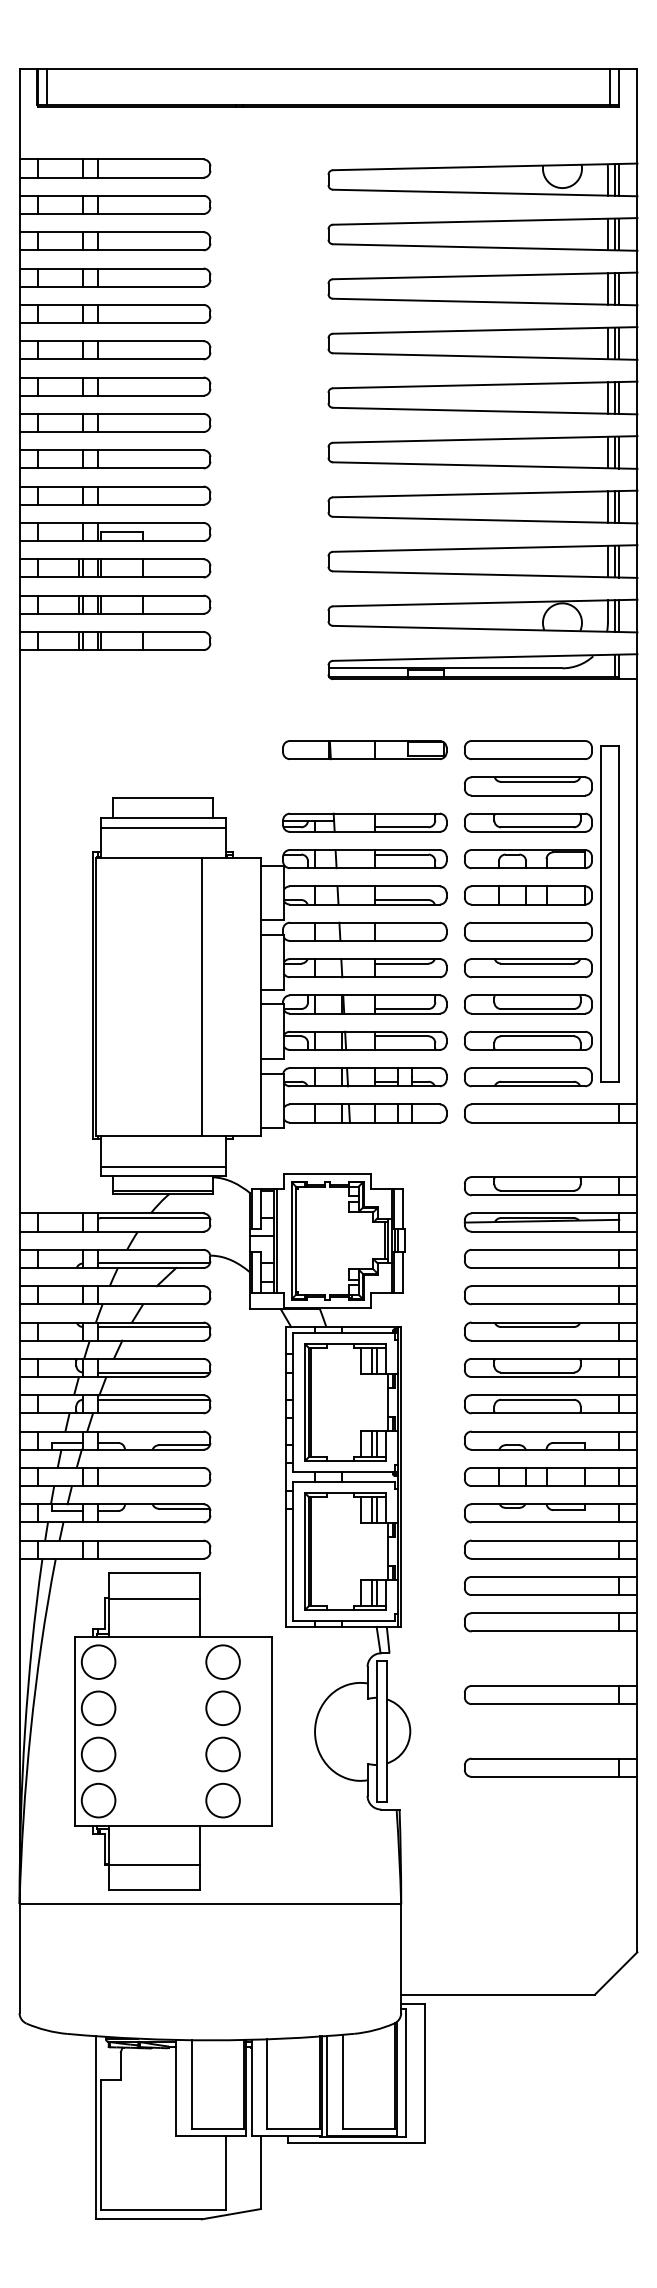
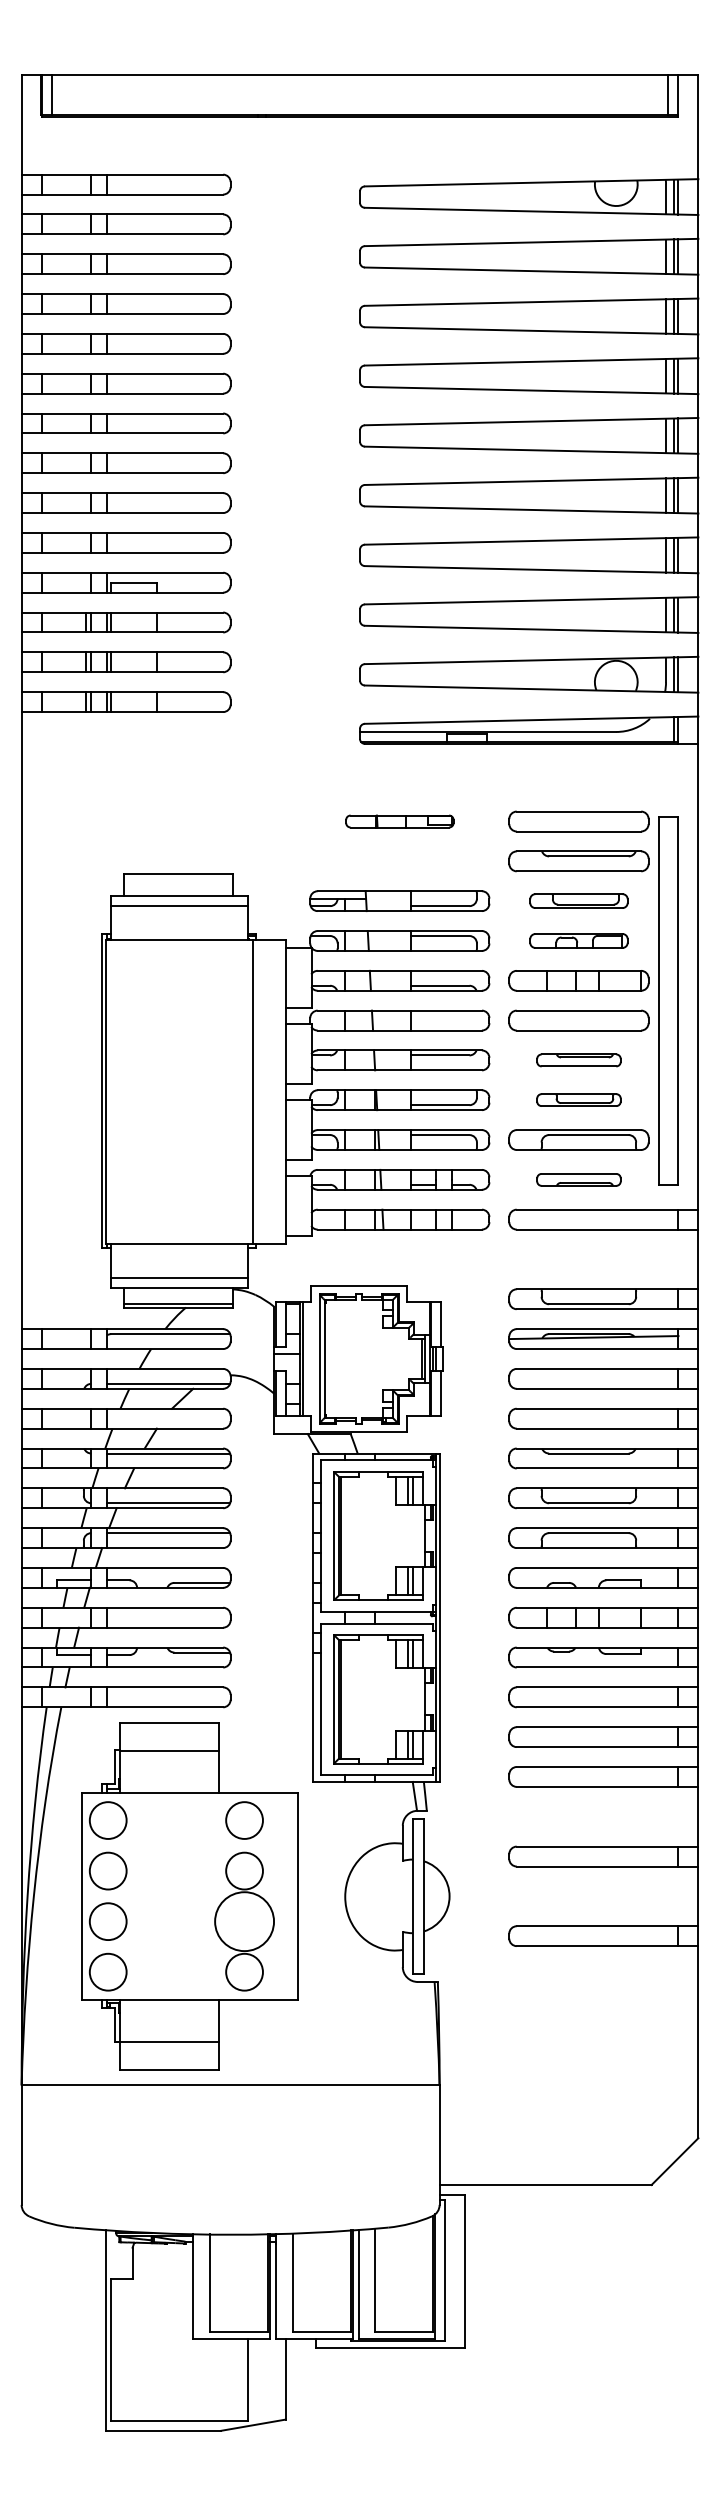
part: (364, 750) -> (399, 821), size x0.6
part: (527, 822) -> (578, 900), size x0.7
part: (527, 858) -> (578, 940), size x0.7
part: (527, 968) -> (578, 1060), size x0.6
line: (202, 996) -> (253, 1091), moved
part: (527, 1003) -> (578, 1099), size x0.6
part: (527, 1076) -> (578, 1179), size x0.6
circle: (223, 1754) -> (244, 1921), size x1.6

